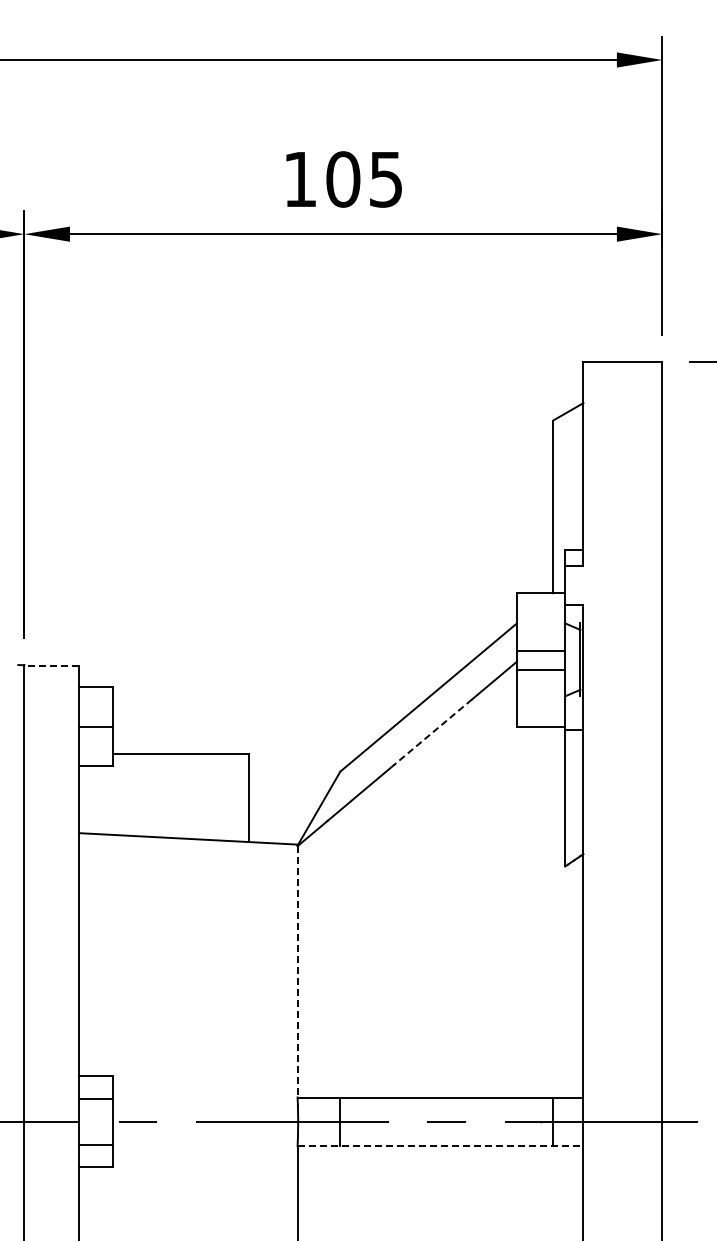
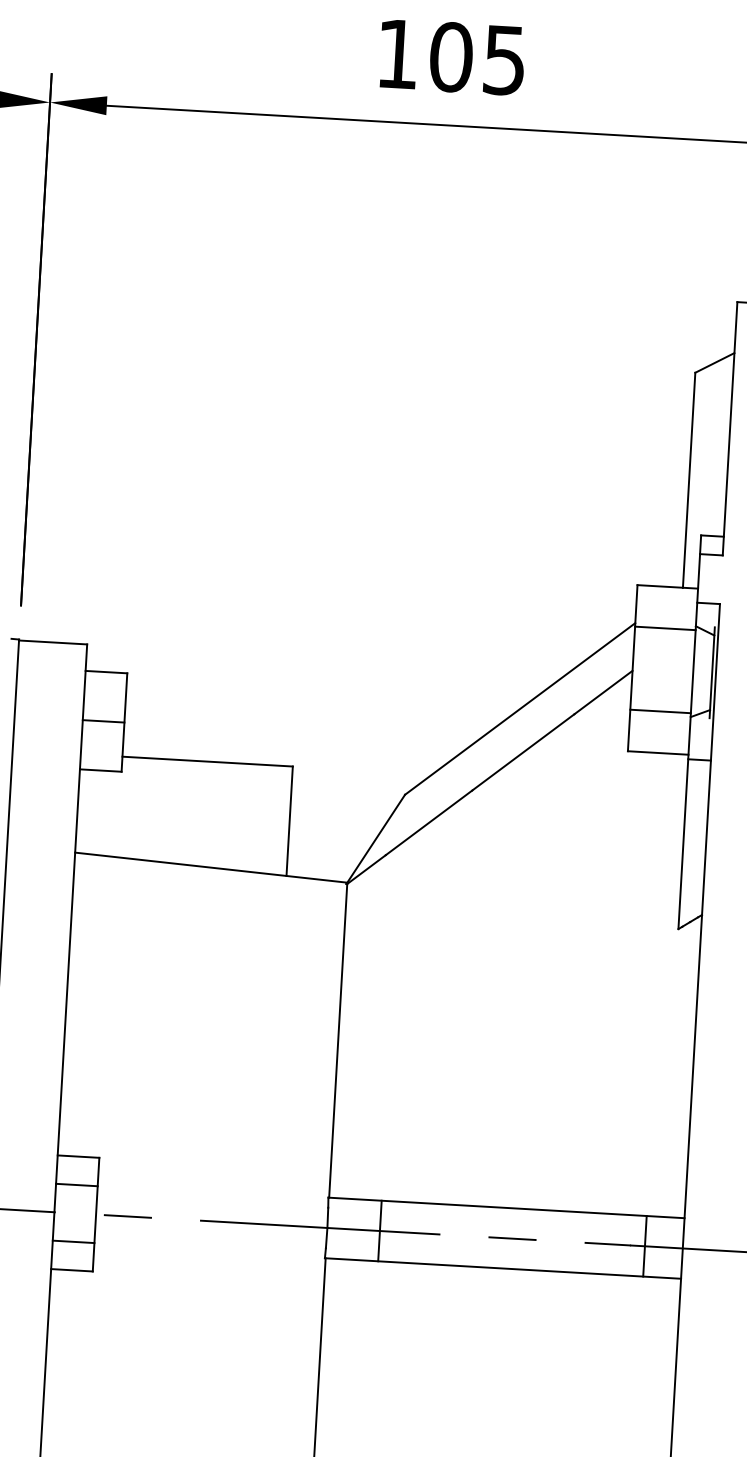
line: (540, 650) -> (664, 628), moved
line: (51, 666) -> (52, 643), dashed -> solid
line: (540, 670) -> (660, 711), moved
line: (432, 732) -> (522, 752), dashed -> solid
line: (298, 971) -> (338, 1040), dashed -> solid
line: (440, 1146) -> (502, 1268), dashed -> solid

